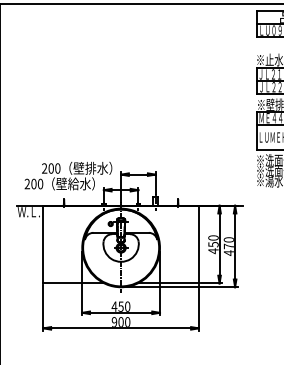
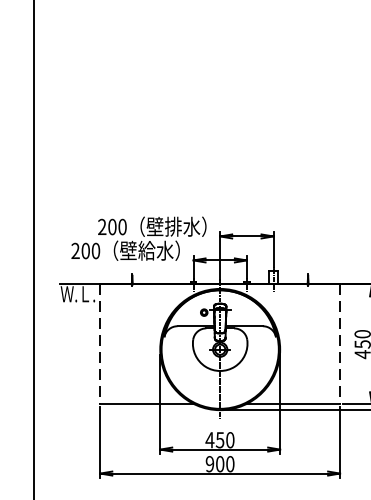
line: (43, 244) -> (100, 344), solid -> dashed
line: (198, 244) -> (339, 344), solid -> dashed

